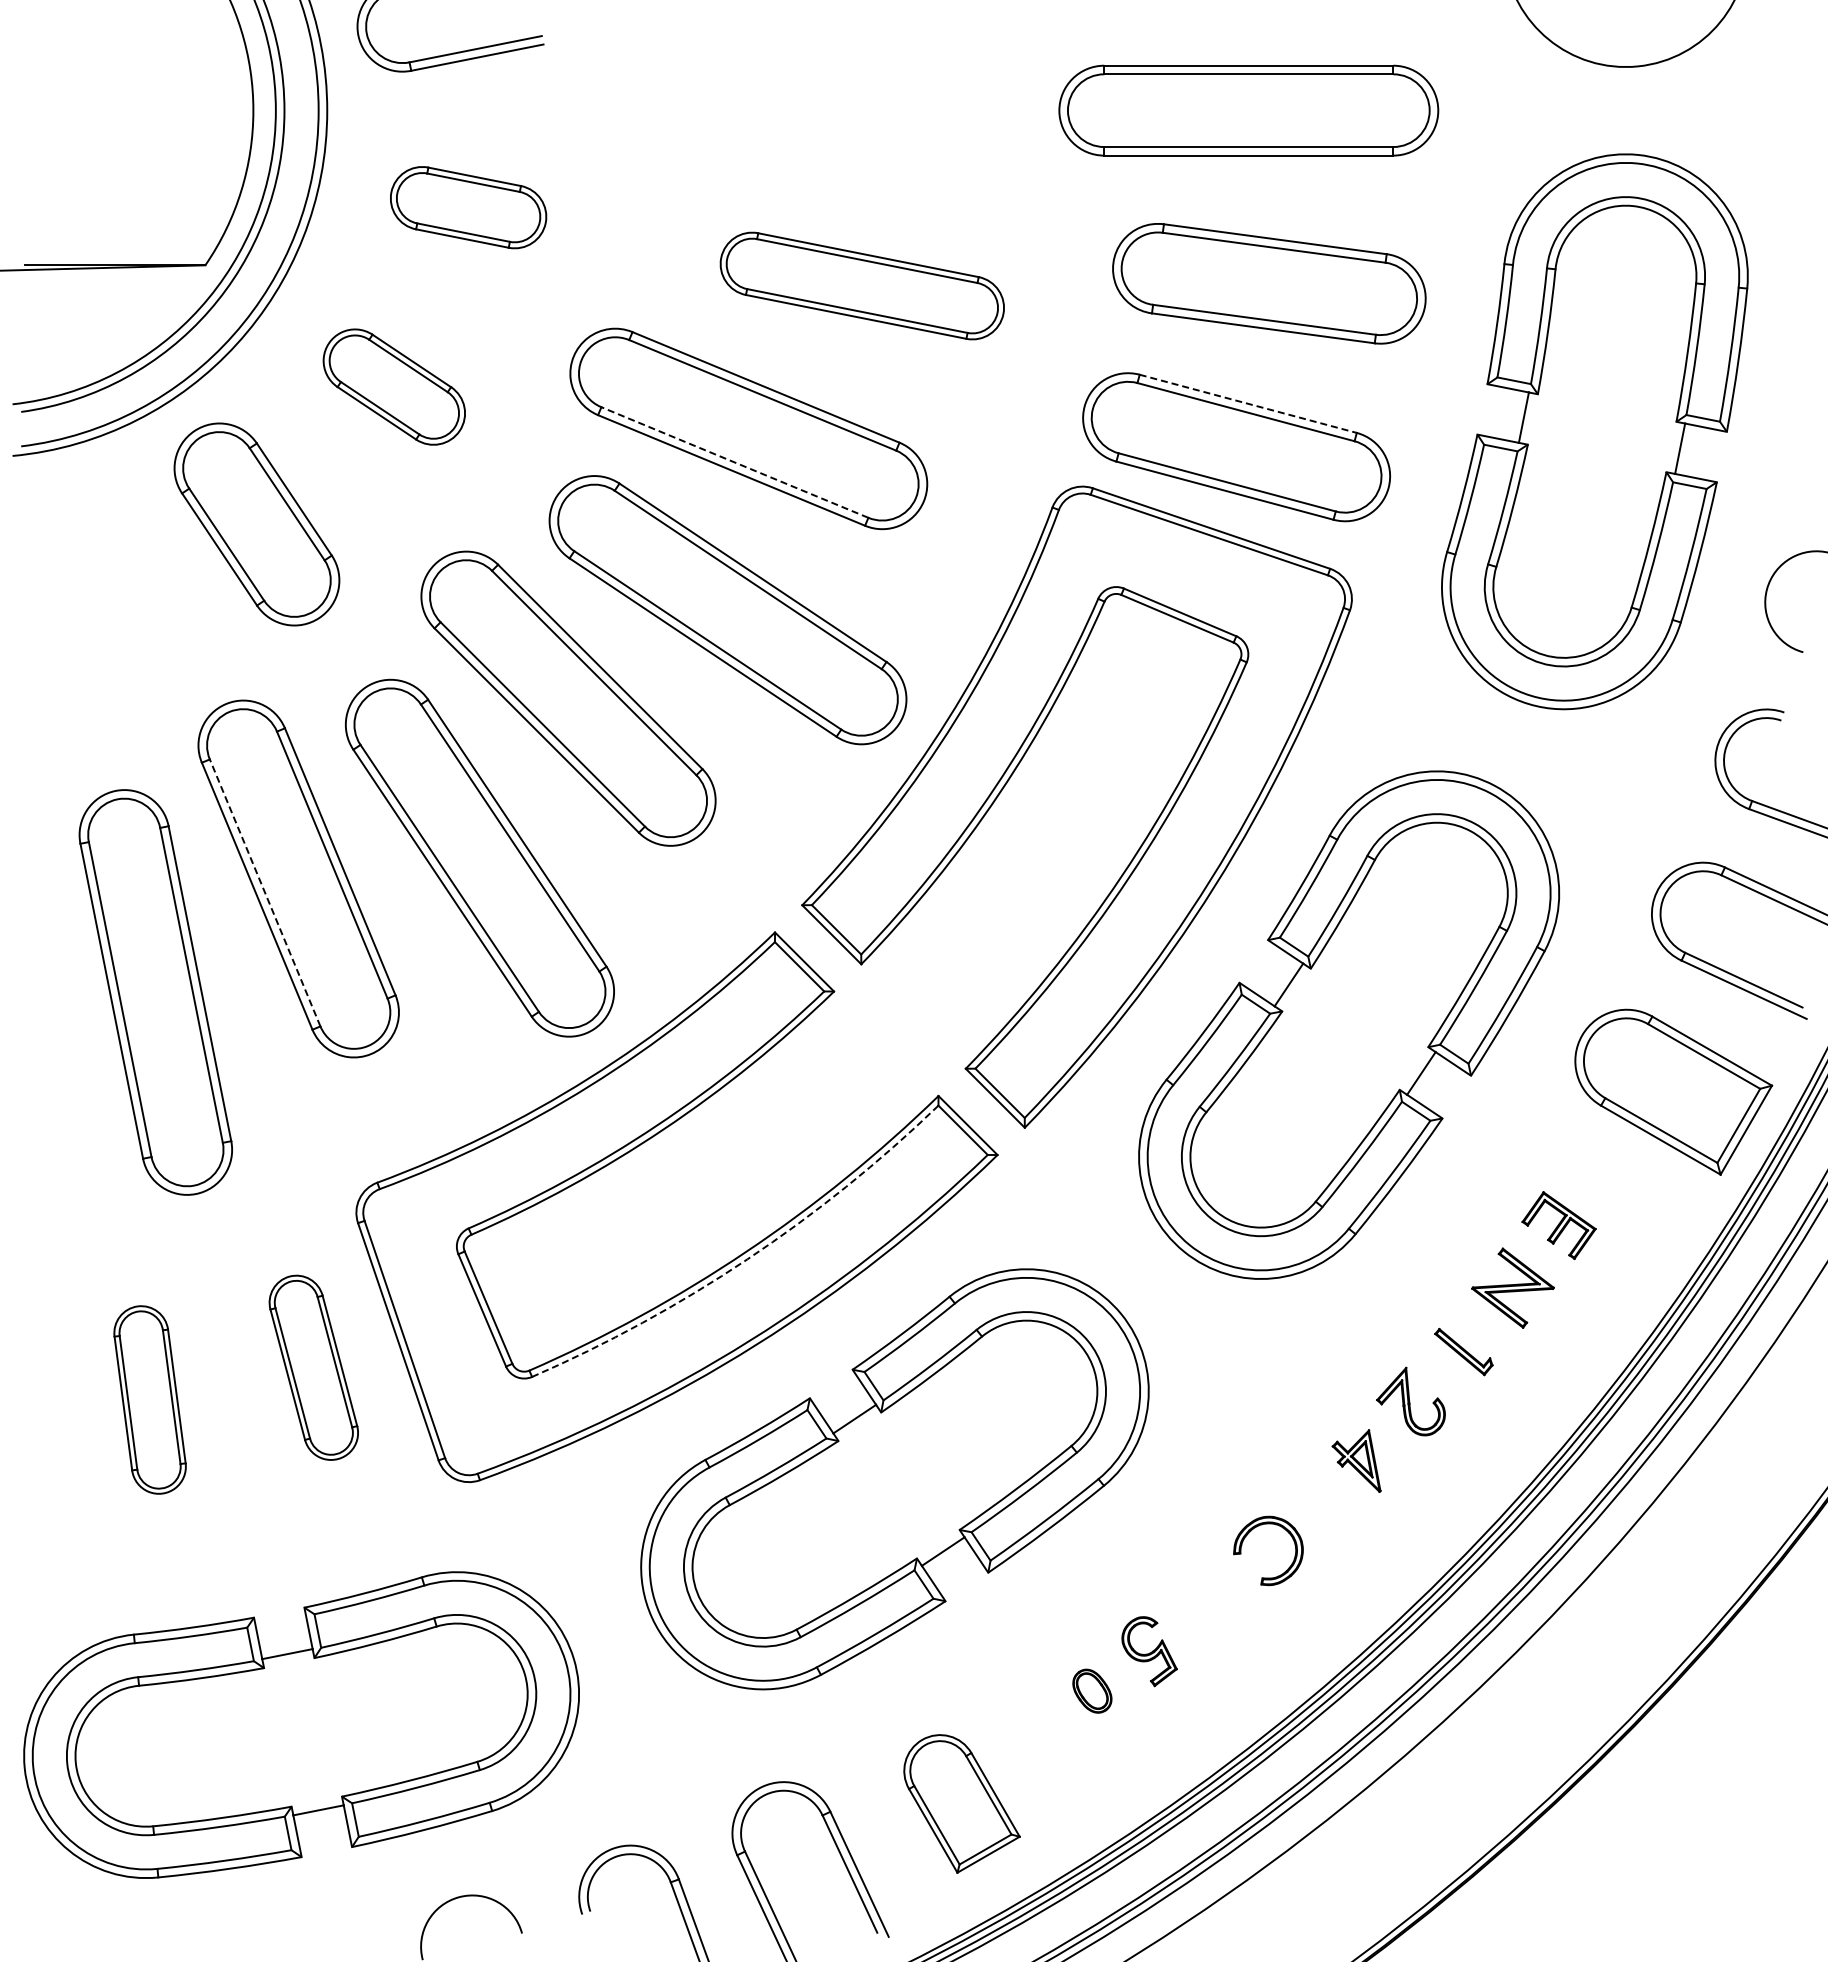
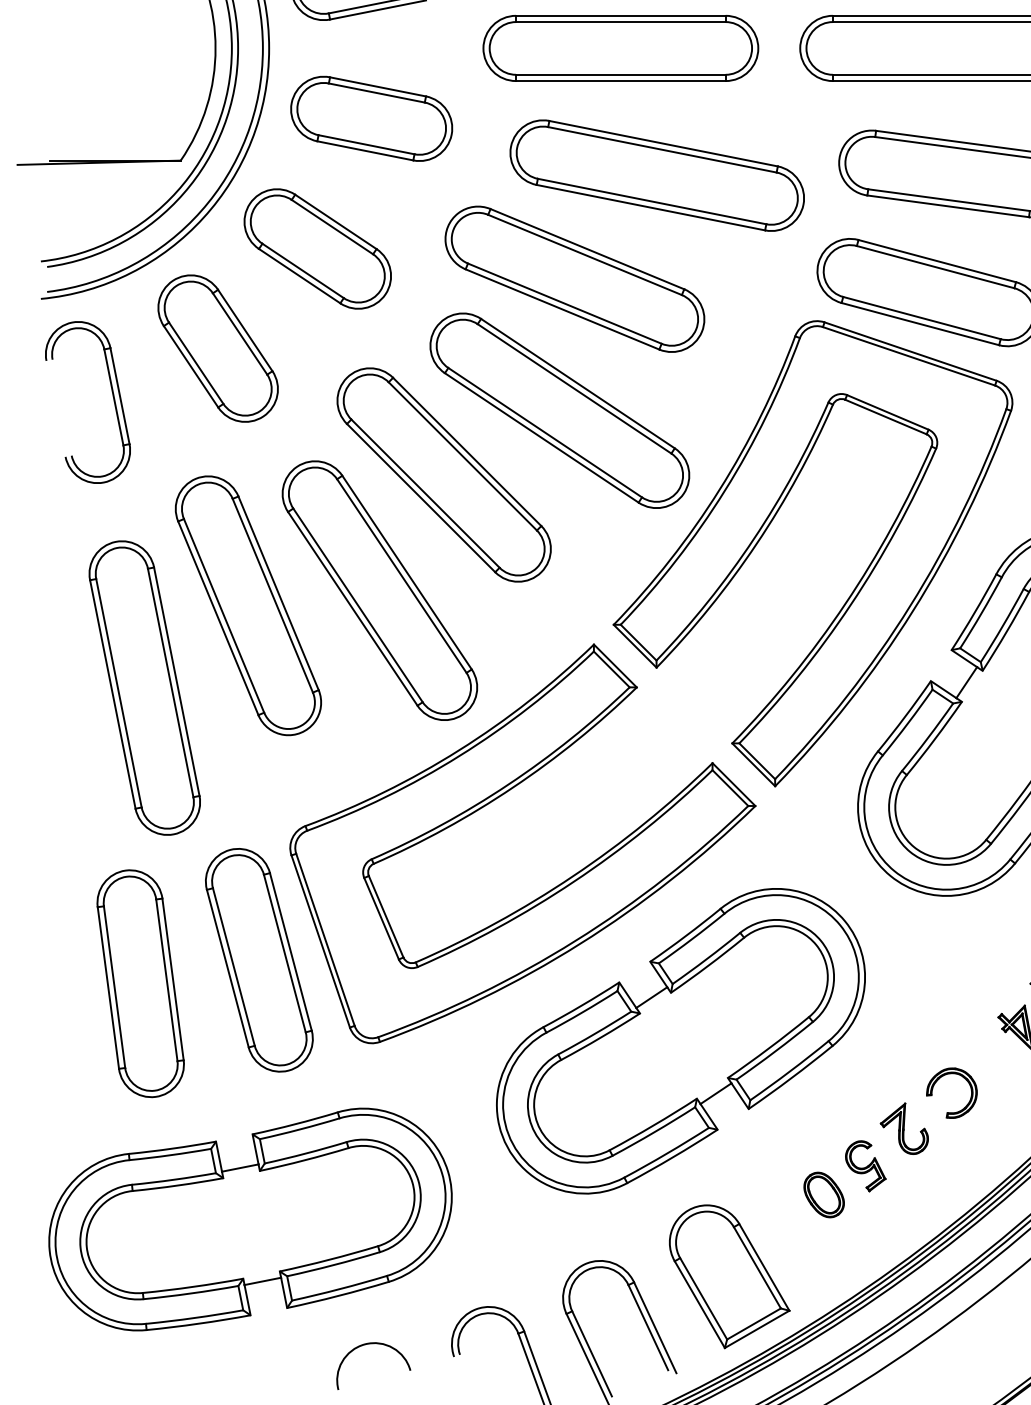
part: (811, 110) -> (620, 48), added
part: (468, 207) -> (371, 118), size x1.43
part: (862, 285) -> (657, 175), size x1.43
part: (394, 386) -> (317, 248), size x1.43
line: (1248, 403) -> (937, 260), dashed -> solid
line: (734, 462) -> (564, 303), dashed -> solid
part: (111, 589) -> (112, 395), added
line: (264, 892) -> (223, 615), dashed -> solid
arc: (747, 1259) -> (574, 881), dashed -> solid
part: (313, 1367) -> (259, 960), size x1.67
part: (149, 1399) -> (140, 983), size x1.67
part: (1202, 1599) -> (904, 1128), added
part: (1092, 1690) -> (824, 1194), size x1.43
part: (961, 1803) -> (729, 1276), size x1.43

